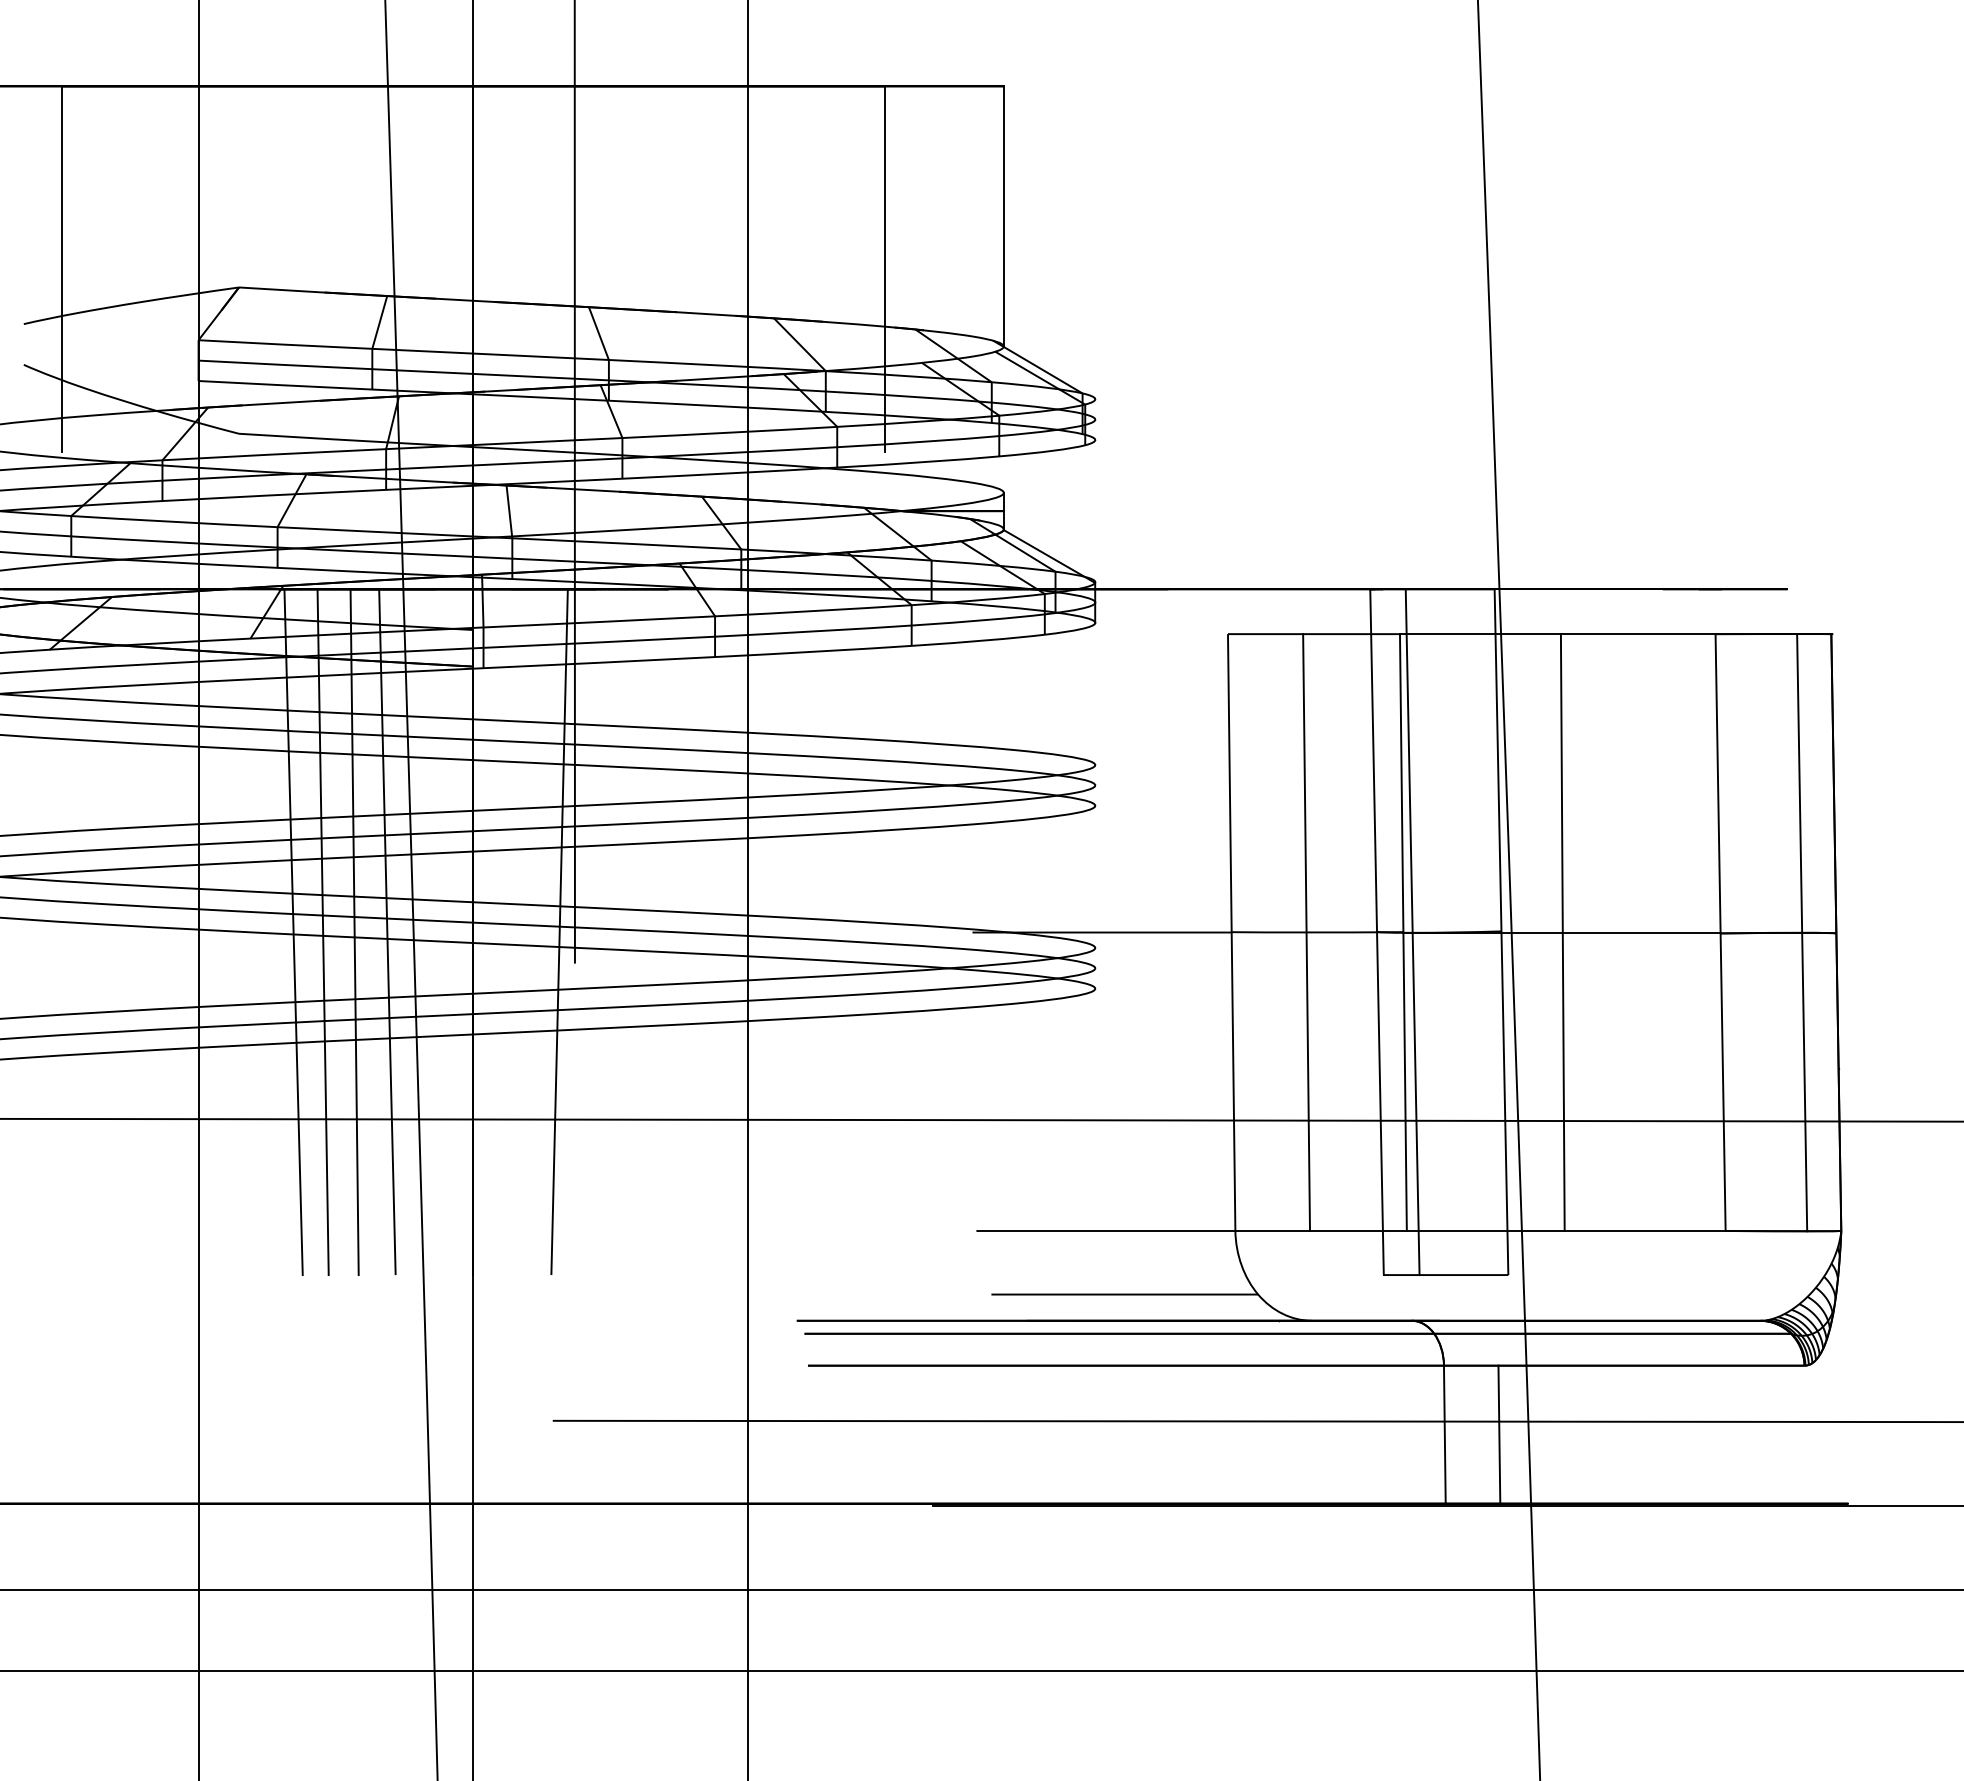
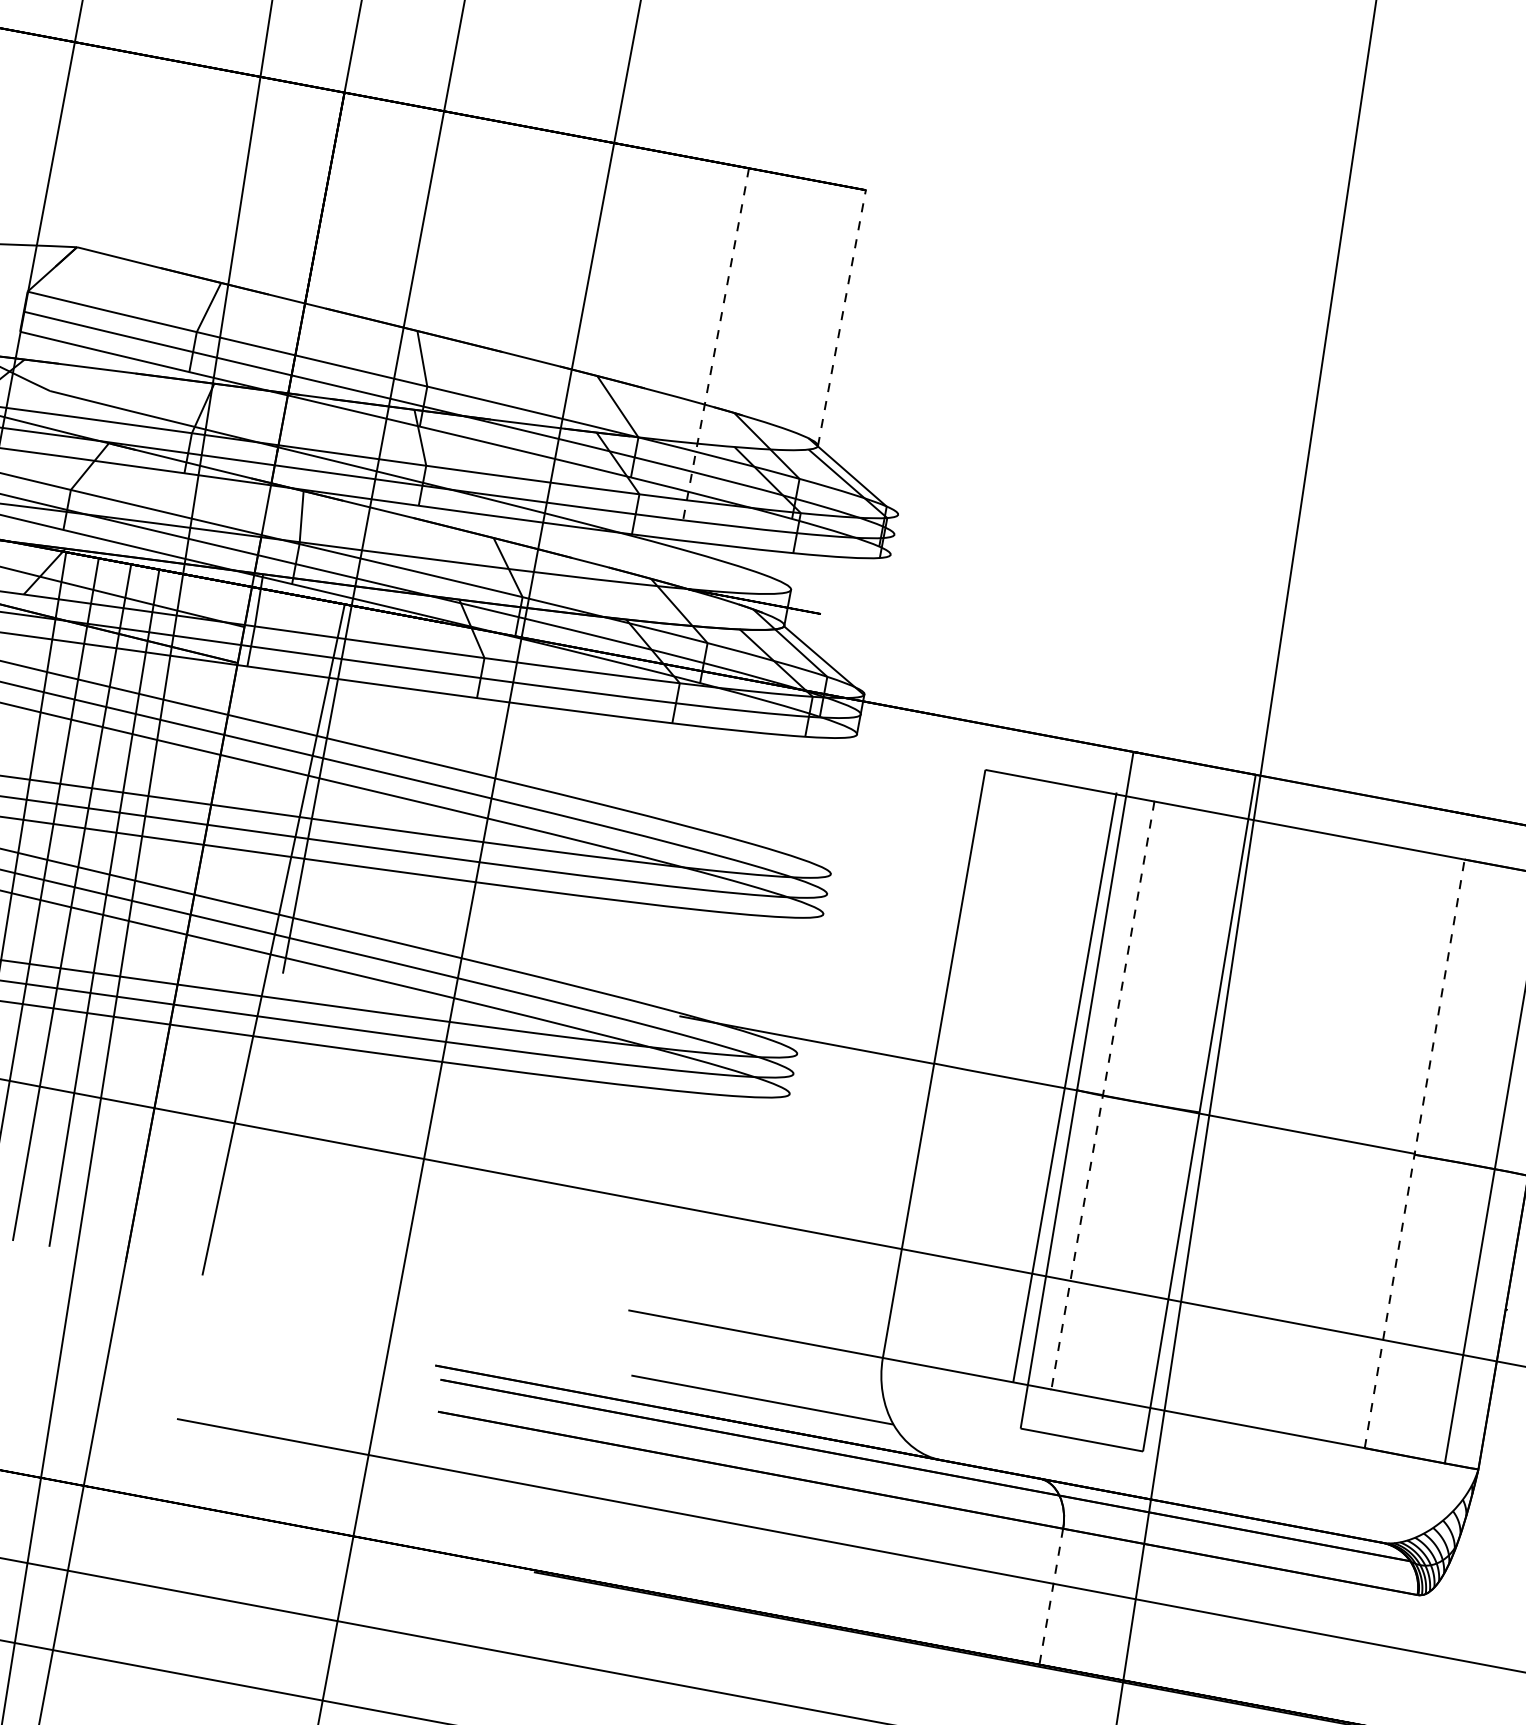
line: (1003, 215) -> (841, 317), solid -> dashed
line: (884, 269) -> (714, 348), solid -> dashed
line: (1306, 932) -> (1064, 1087), moved
line: (1412, 932) -> (1111, 1097), removed
line: (1562, 932) -> (1259, 1124), removed
line: (1720, 932) -> (1414, 1153), solid -> dashed
line: (1403, 933) -> (1102, 1096), solid -> dashed
line: (1499, 1434) -> (1105, 1606), removed
line: (1444, 1435) -> (1050, 1597), solid -> dashed

